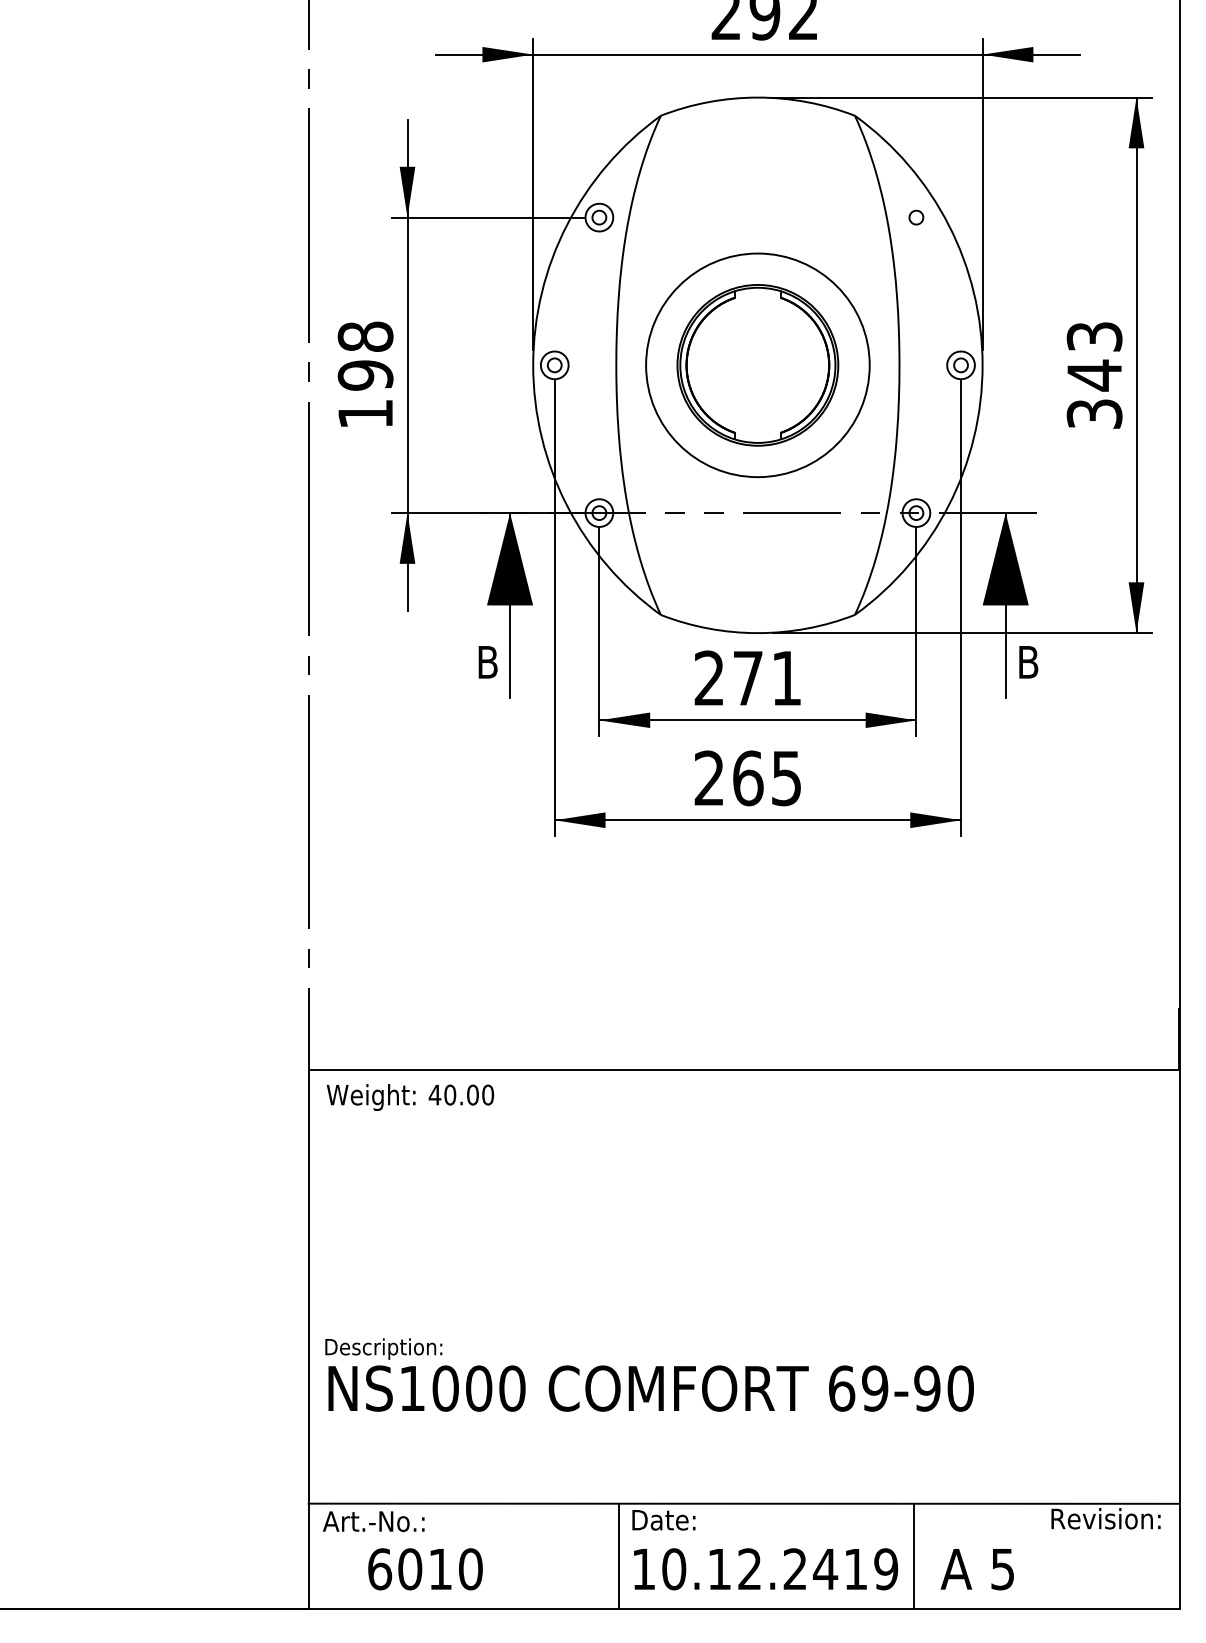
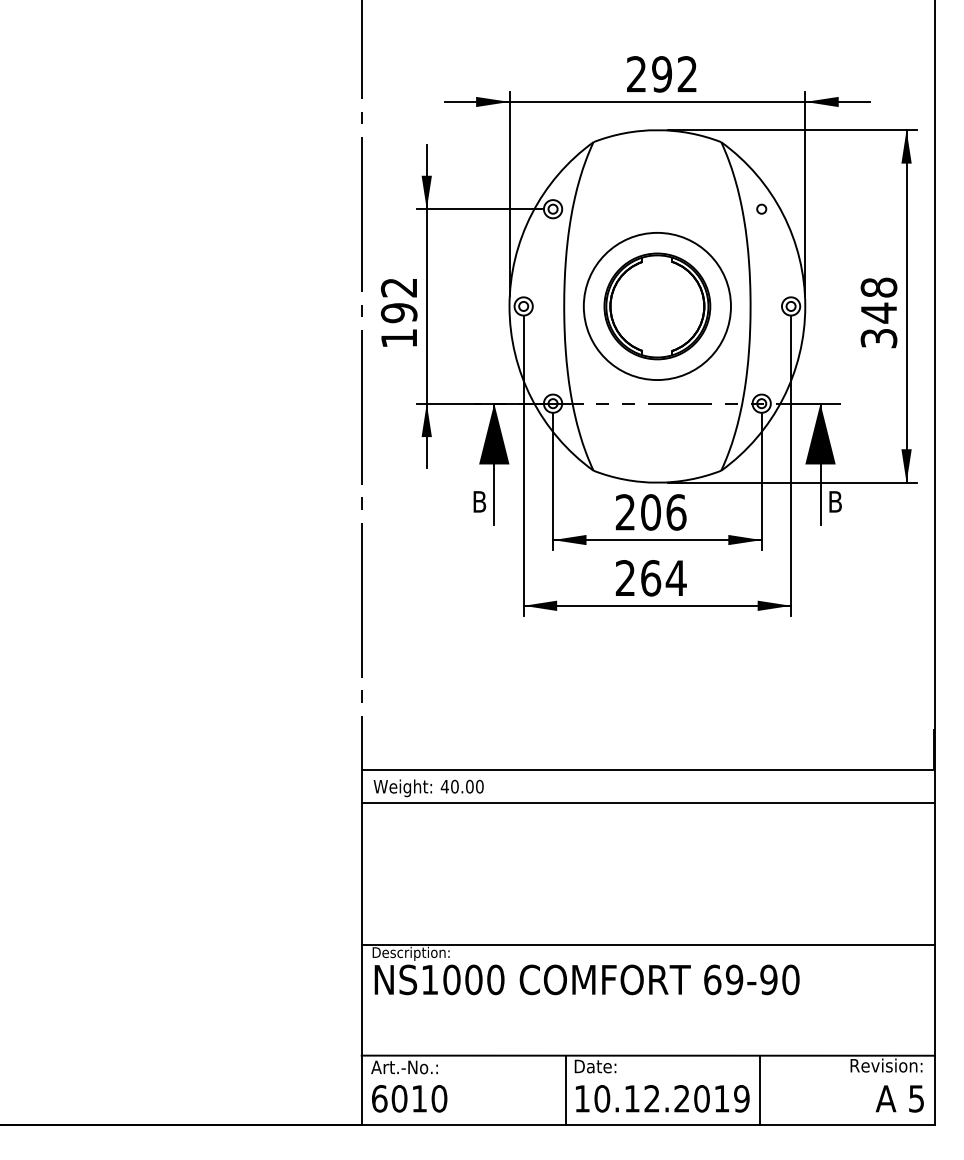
text: (366, 336) -> (399, 287), 198 -> 192
text: (1093, 336) -> (878, 287), 343 -> 348
text: (767, 678) -> (663, 512), 271 -> 206
text: (785, 778) -> (675, 578), 265 -> 264
line: (742, 1120) -> (647, 803), added
line: (742, 1336) -> (647, 945), added
text: (425, 1568) -> (409, 1098), moved
text: (824, 1568) -> (701, 1098), 10.12.2419 -> 10.12.2019
text: (976, 1568) -> (899, 1098), moved

